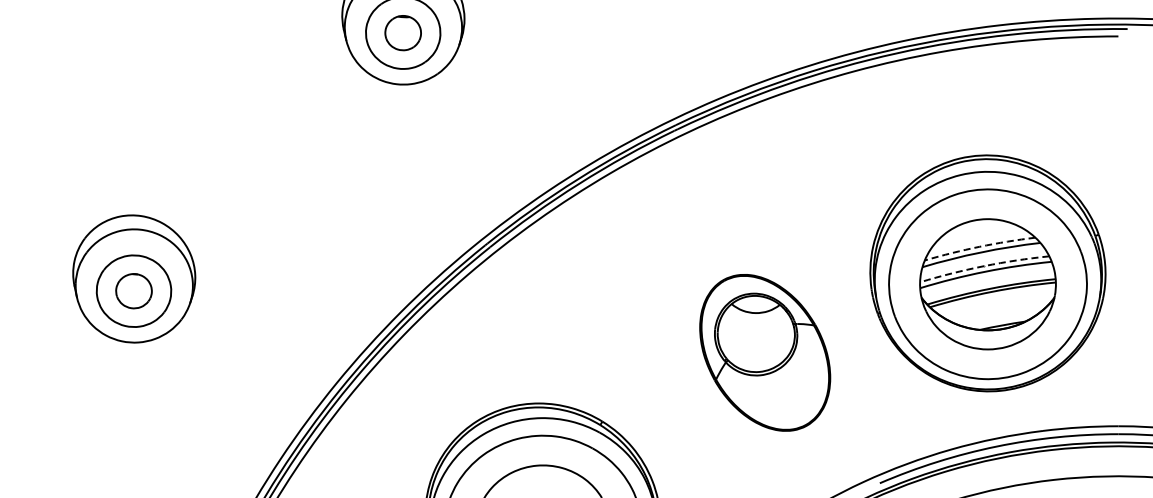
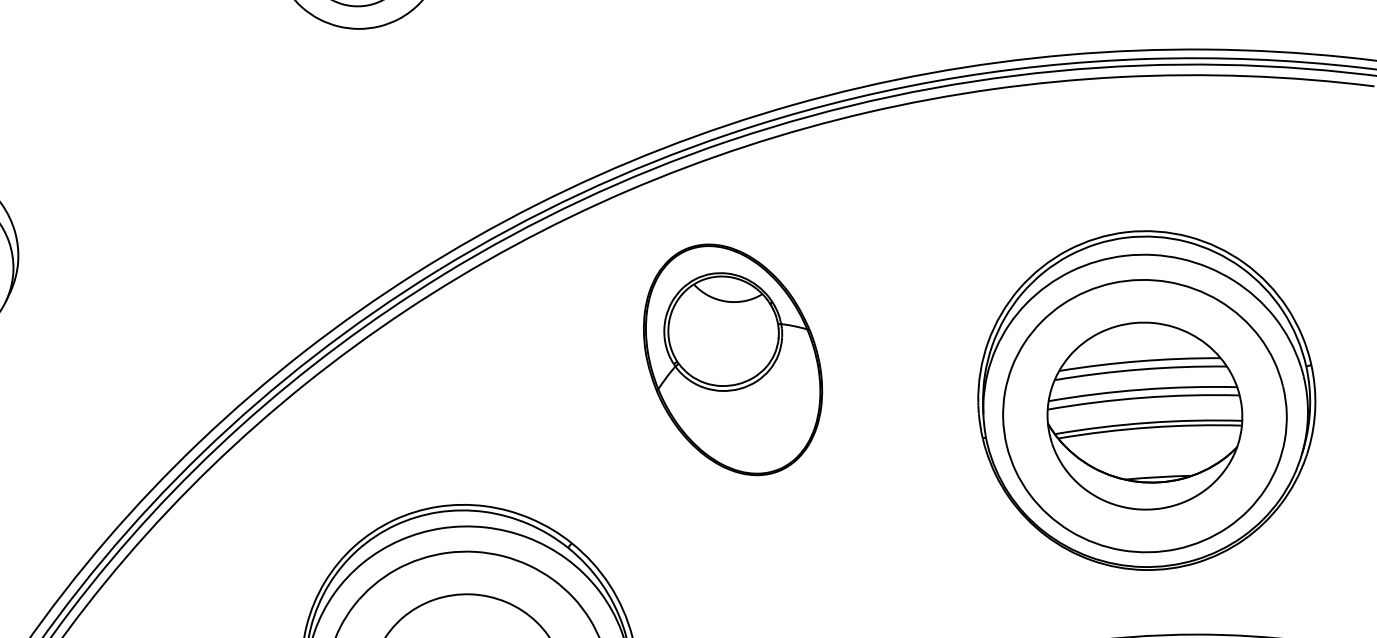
arc: (979, 246) -> (1139, 360), dashed -> solid
arc: (984, 266) -> (1143, 390), dashed -> solid
part: (765, 352) -> (733, 359), moved

